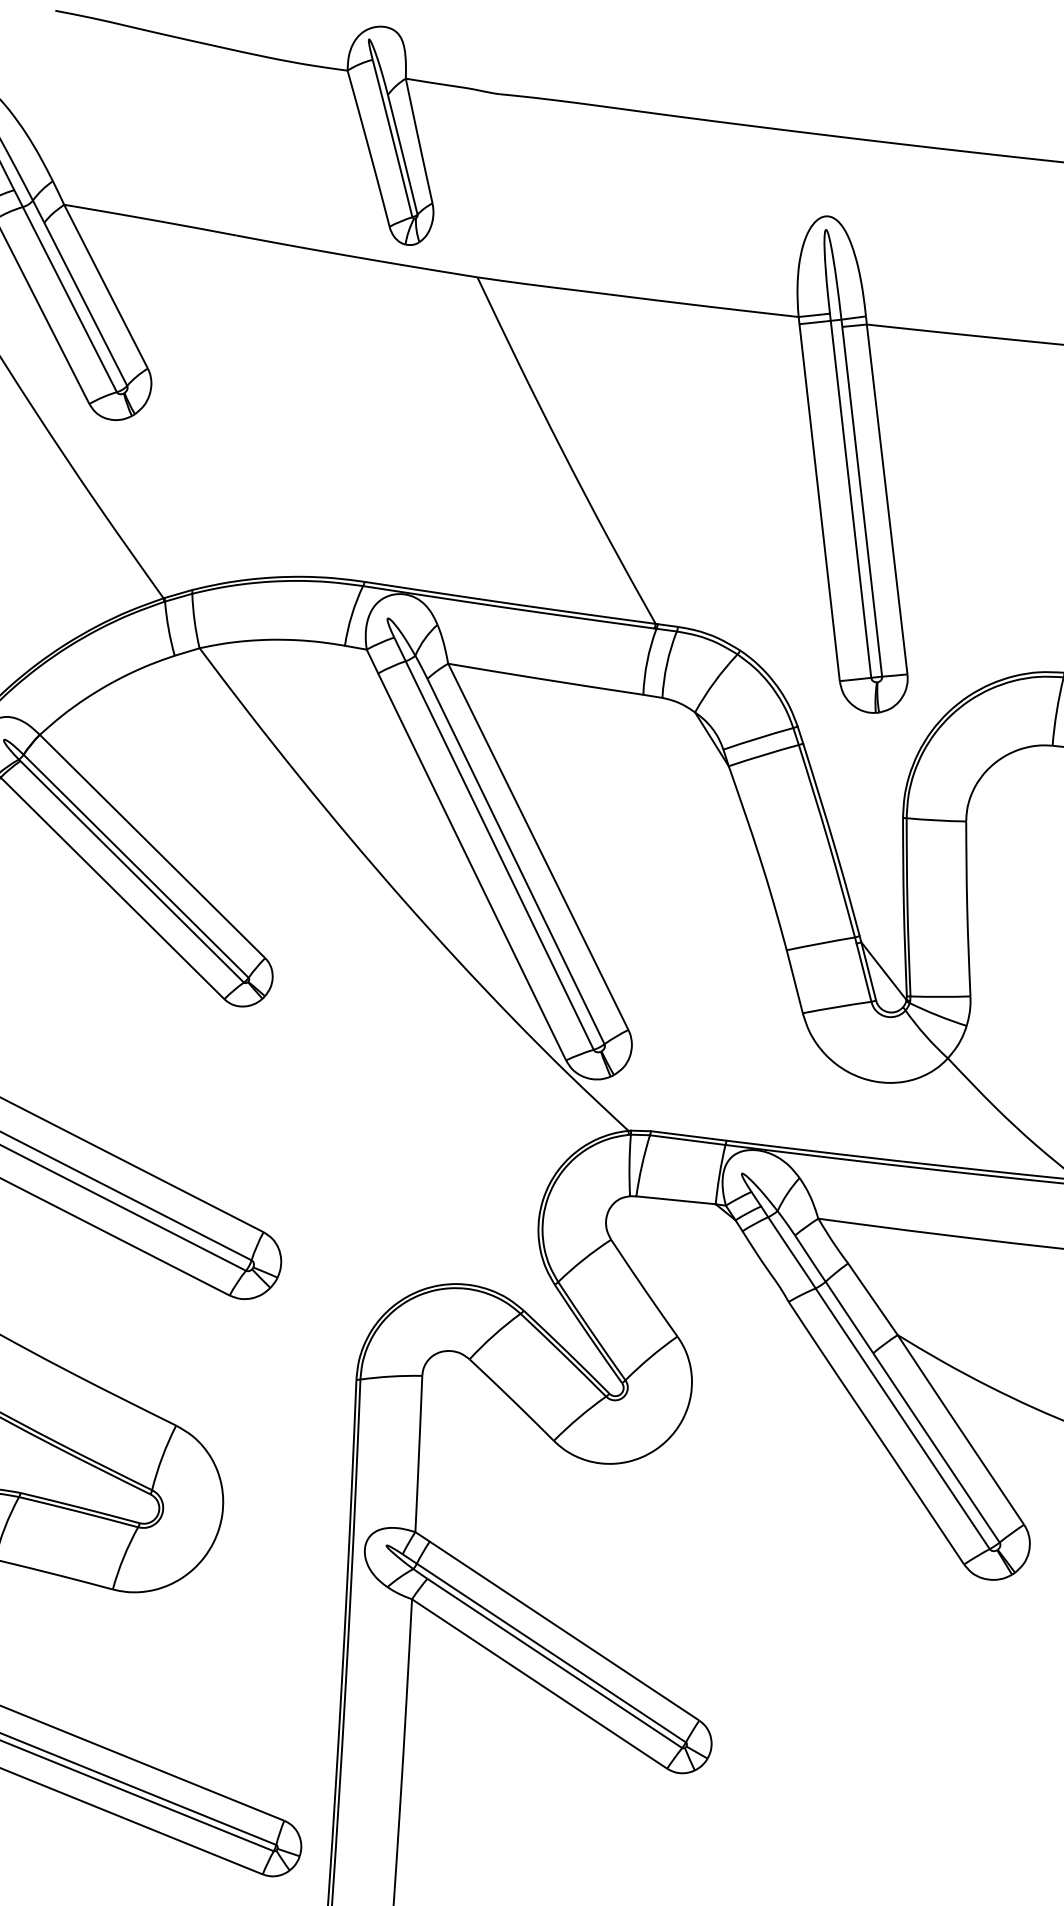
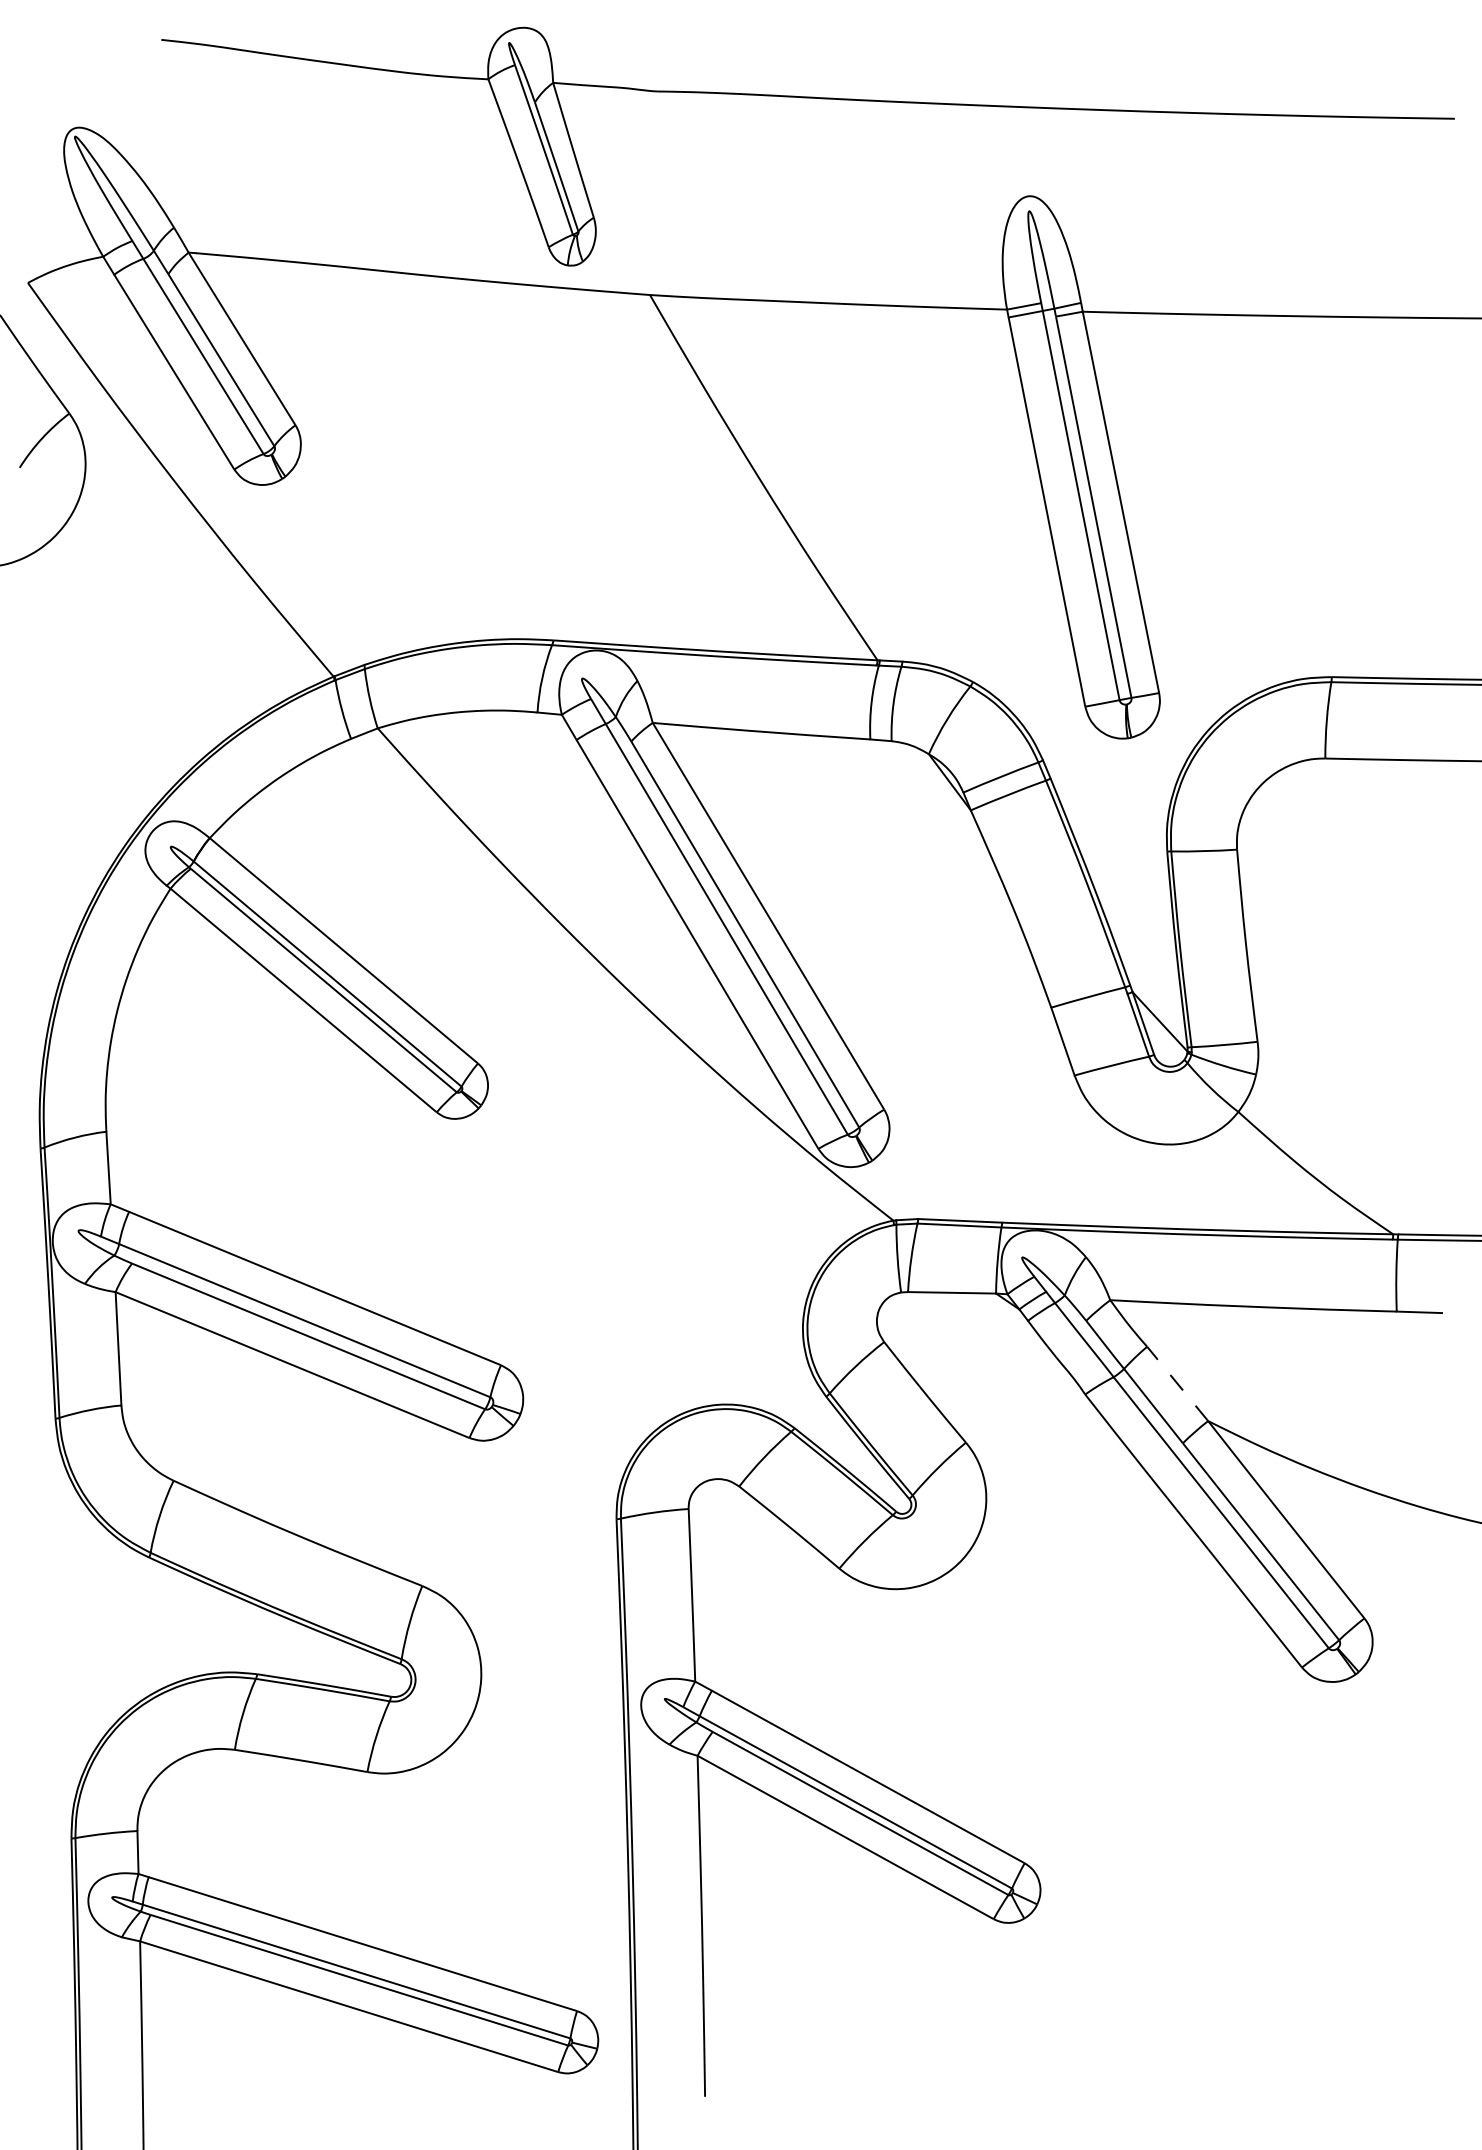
line: (872, 1298) -> (1177, 1383), solid -> dashed

